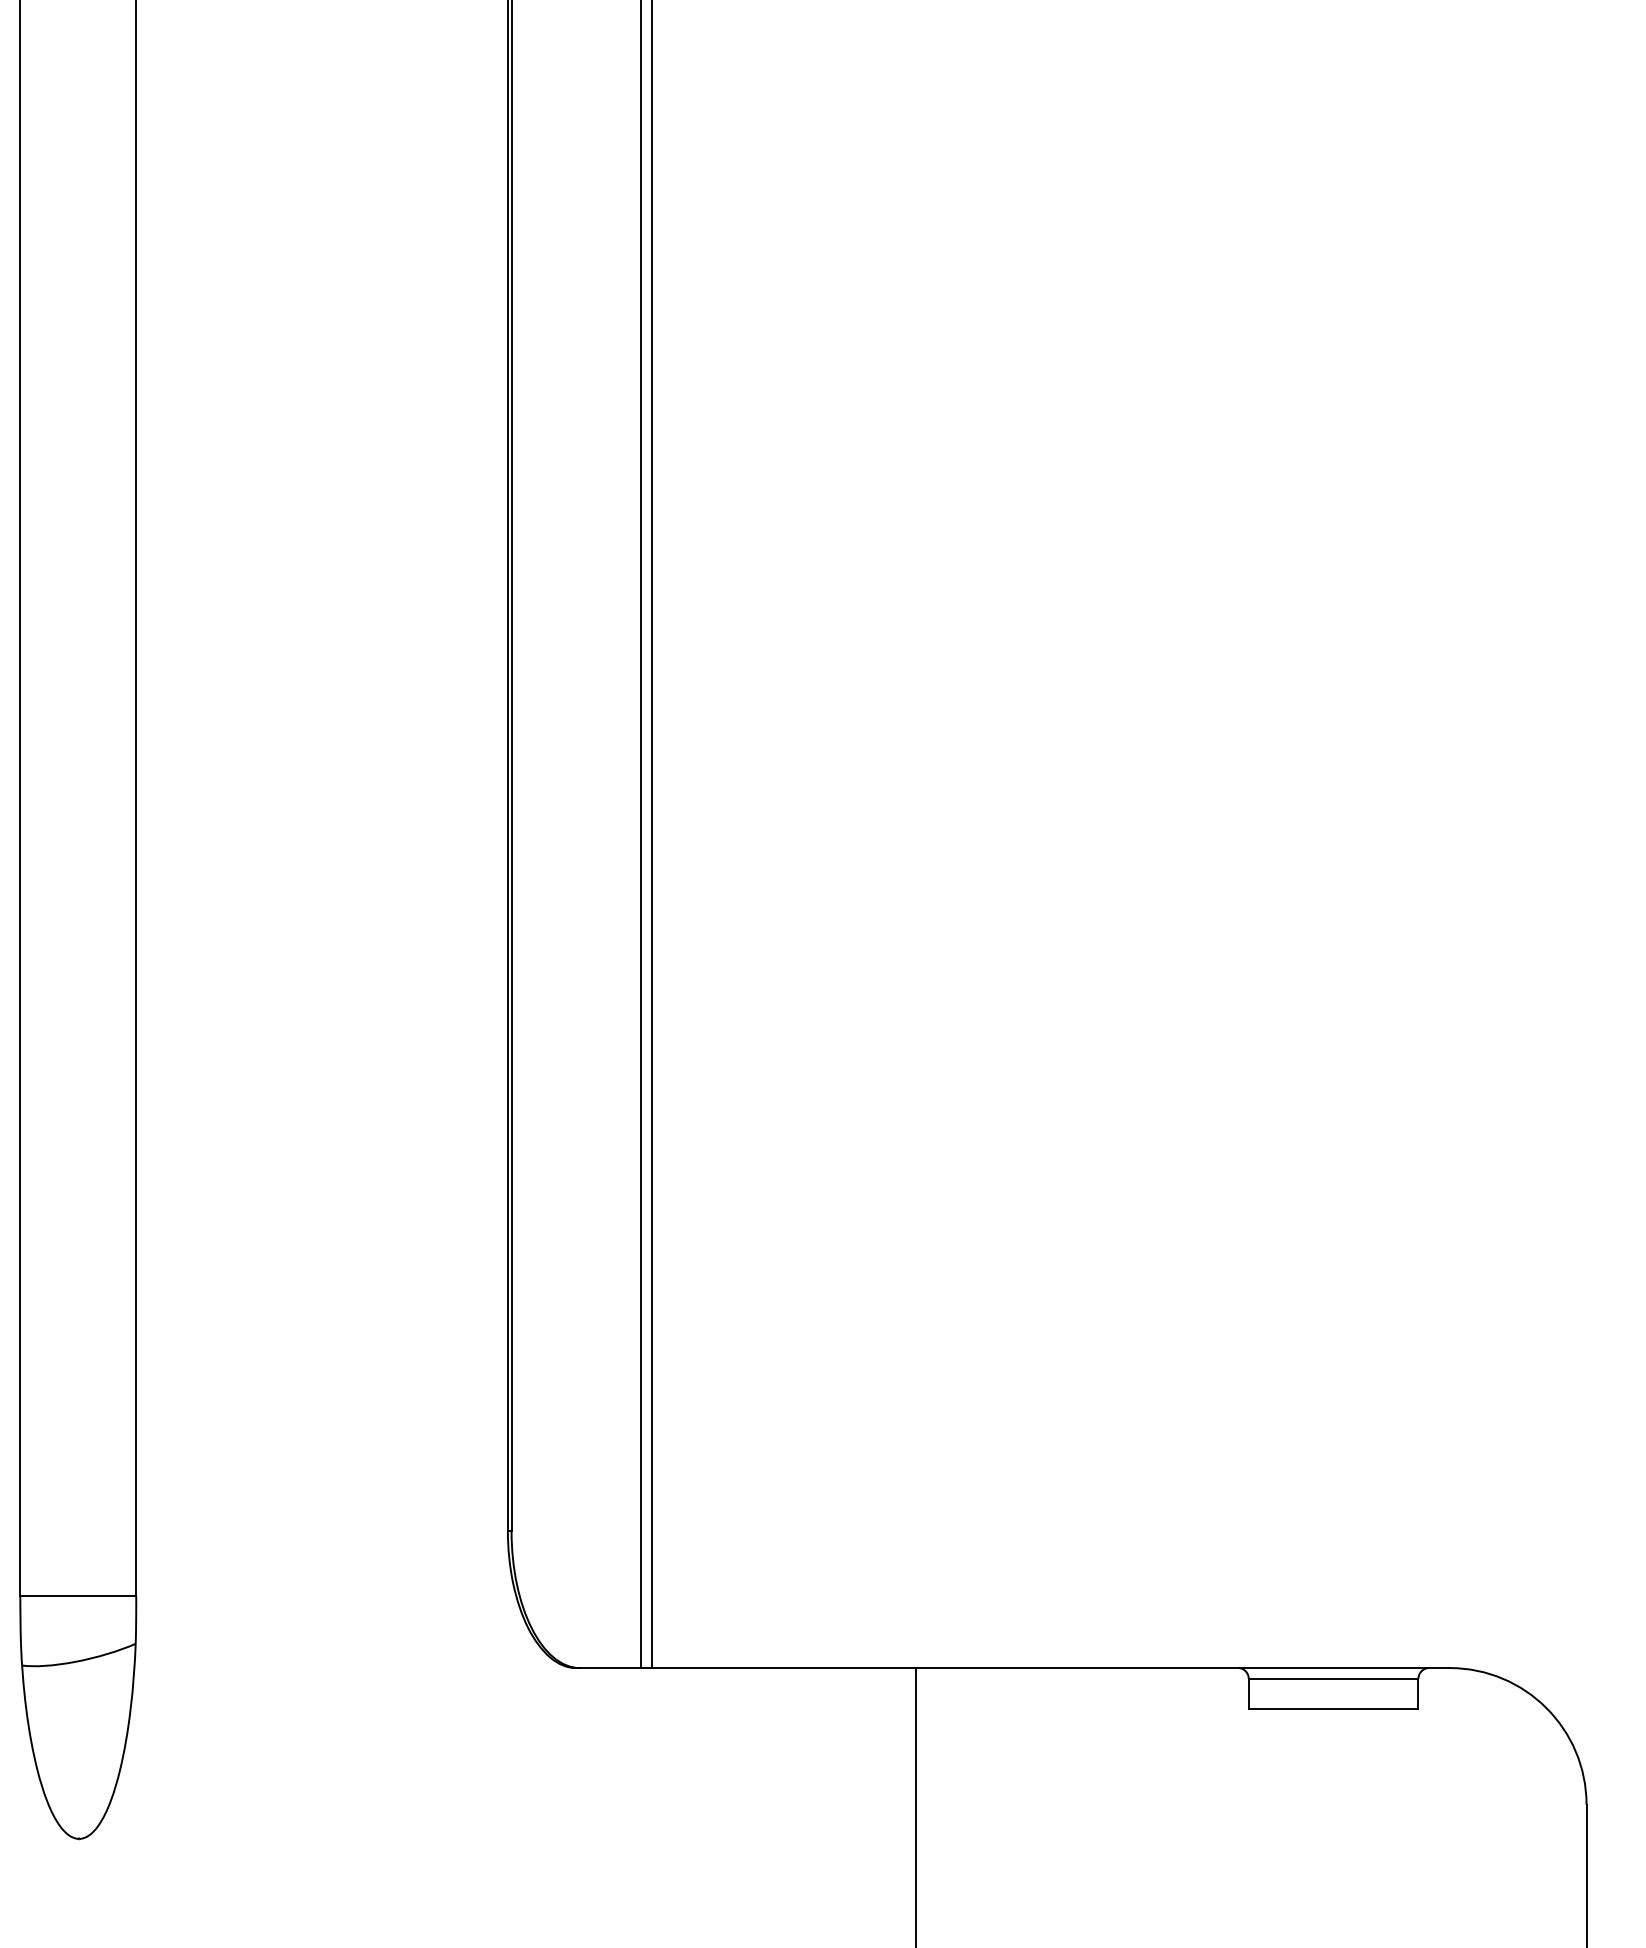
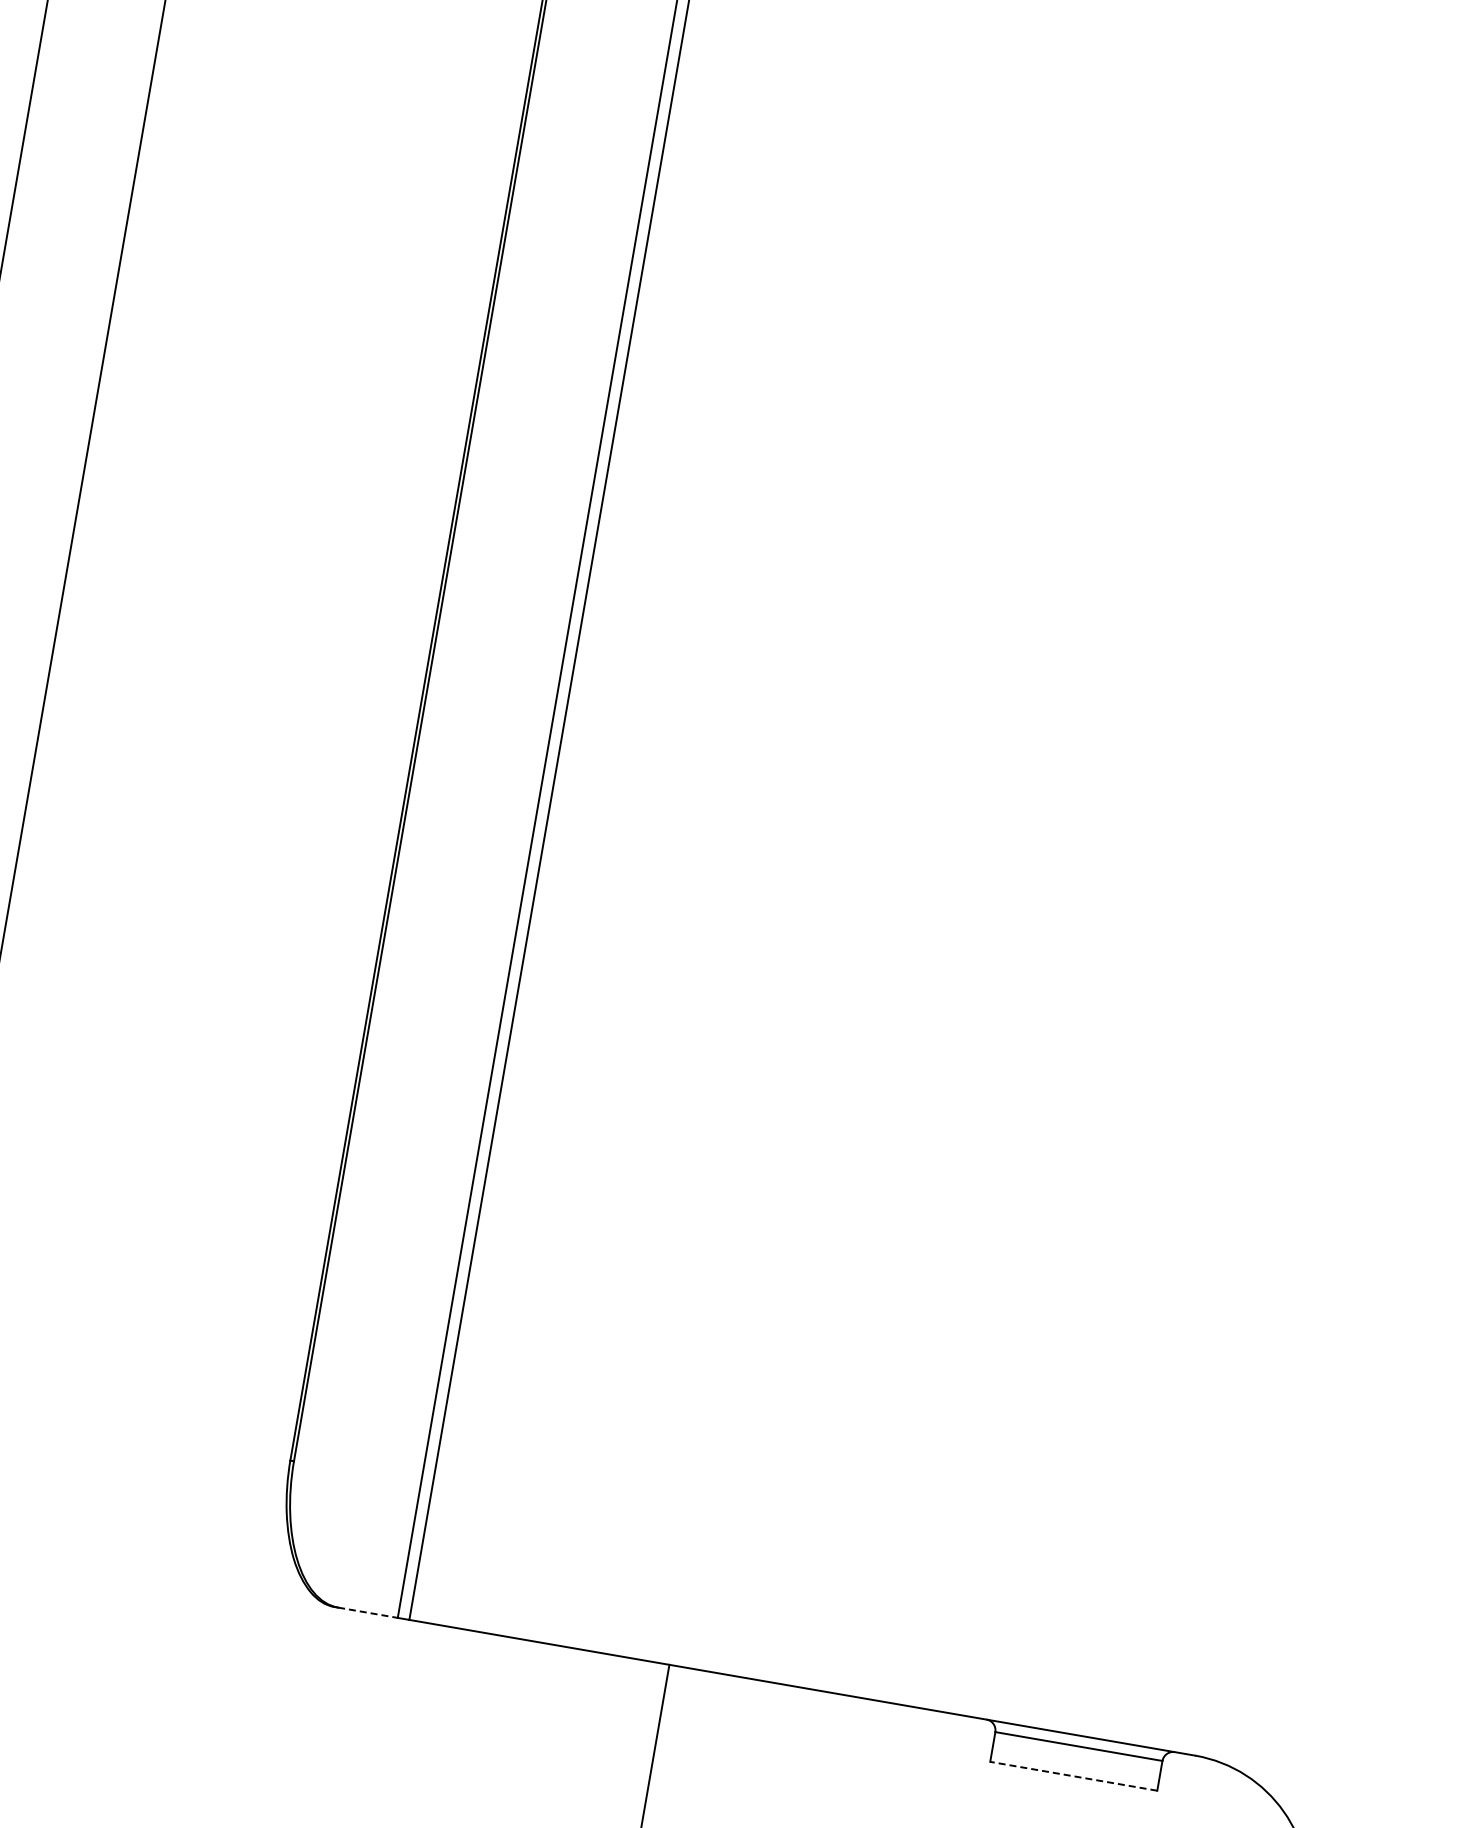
line: (610, 1668) -> (368, 1613), solid -> dashed
line: (1333, 1709) -> (1073, 1776), solid -> dashed

